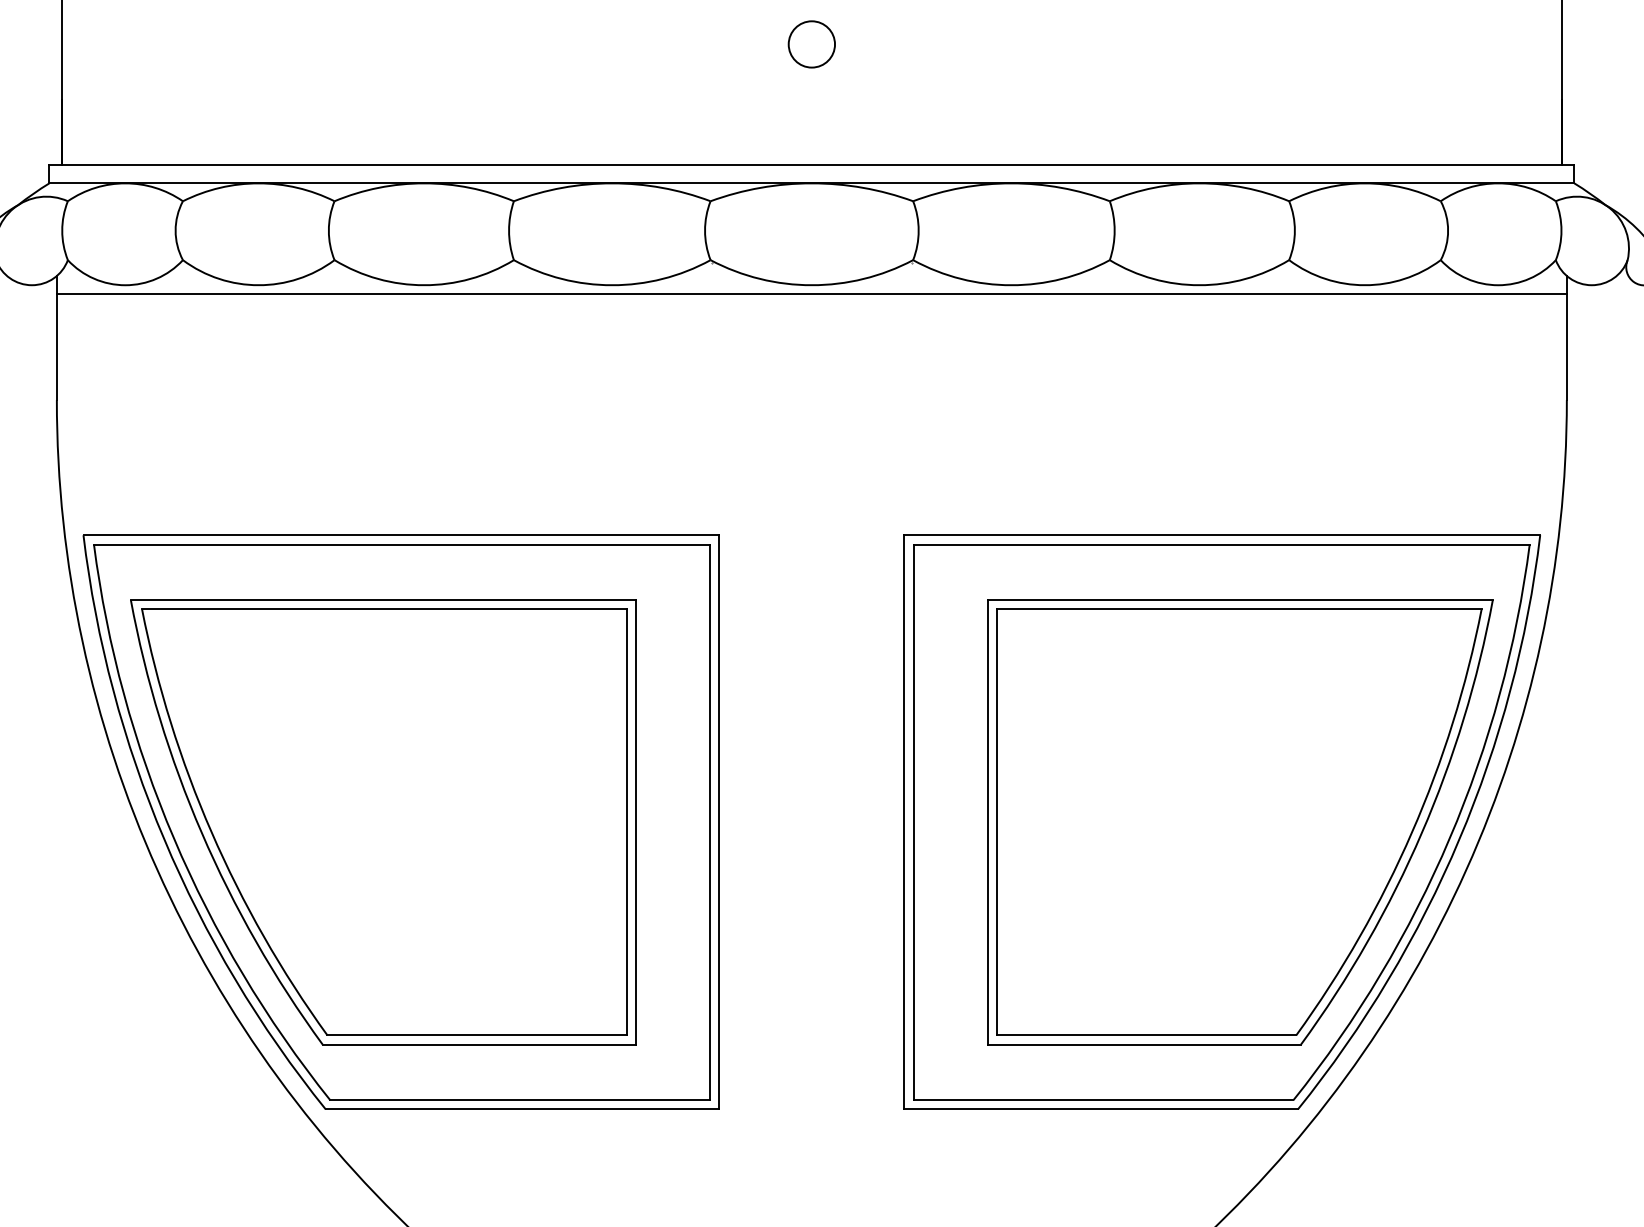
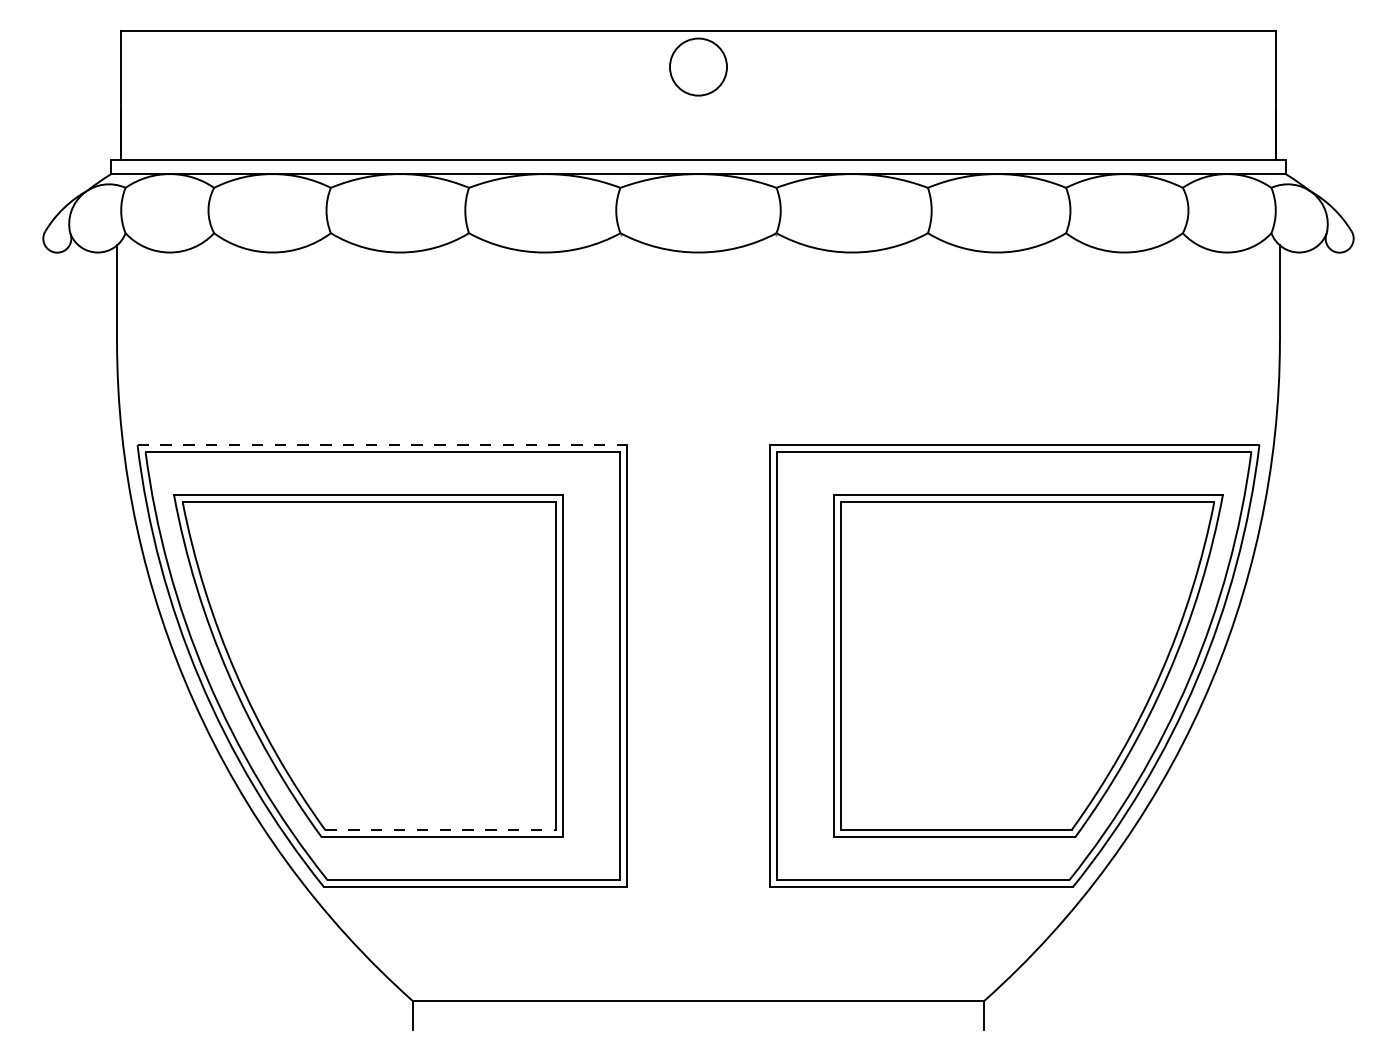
circle: (811, 43) -> (698, 66), size x1.6
line: (811, 294) -> (698, 259), removed
line: (401, 535) -> (382, 445), solid -> dashed
line: (478, 1035) -> (441, 830), solid -> dashed

